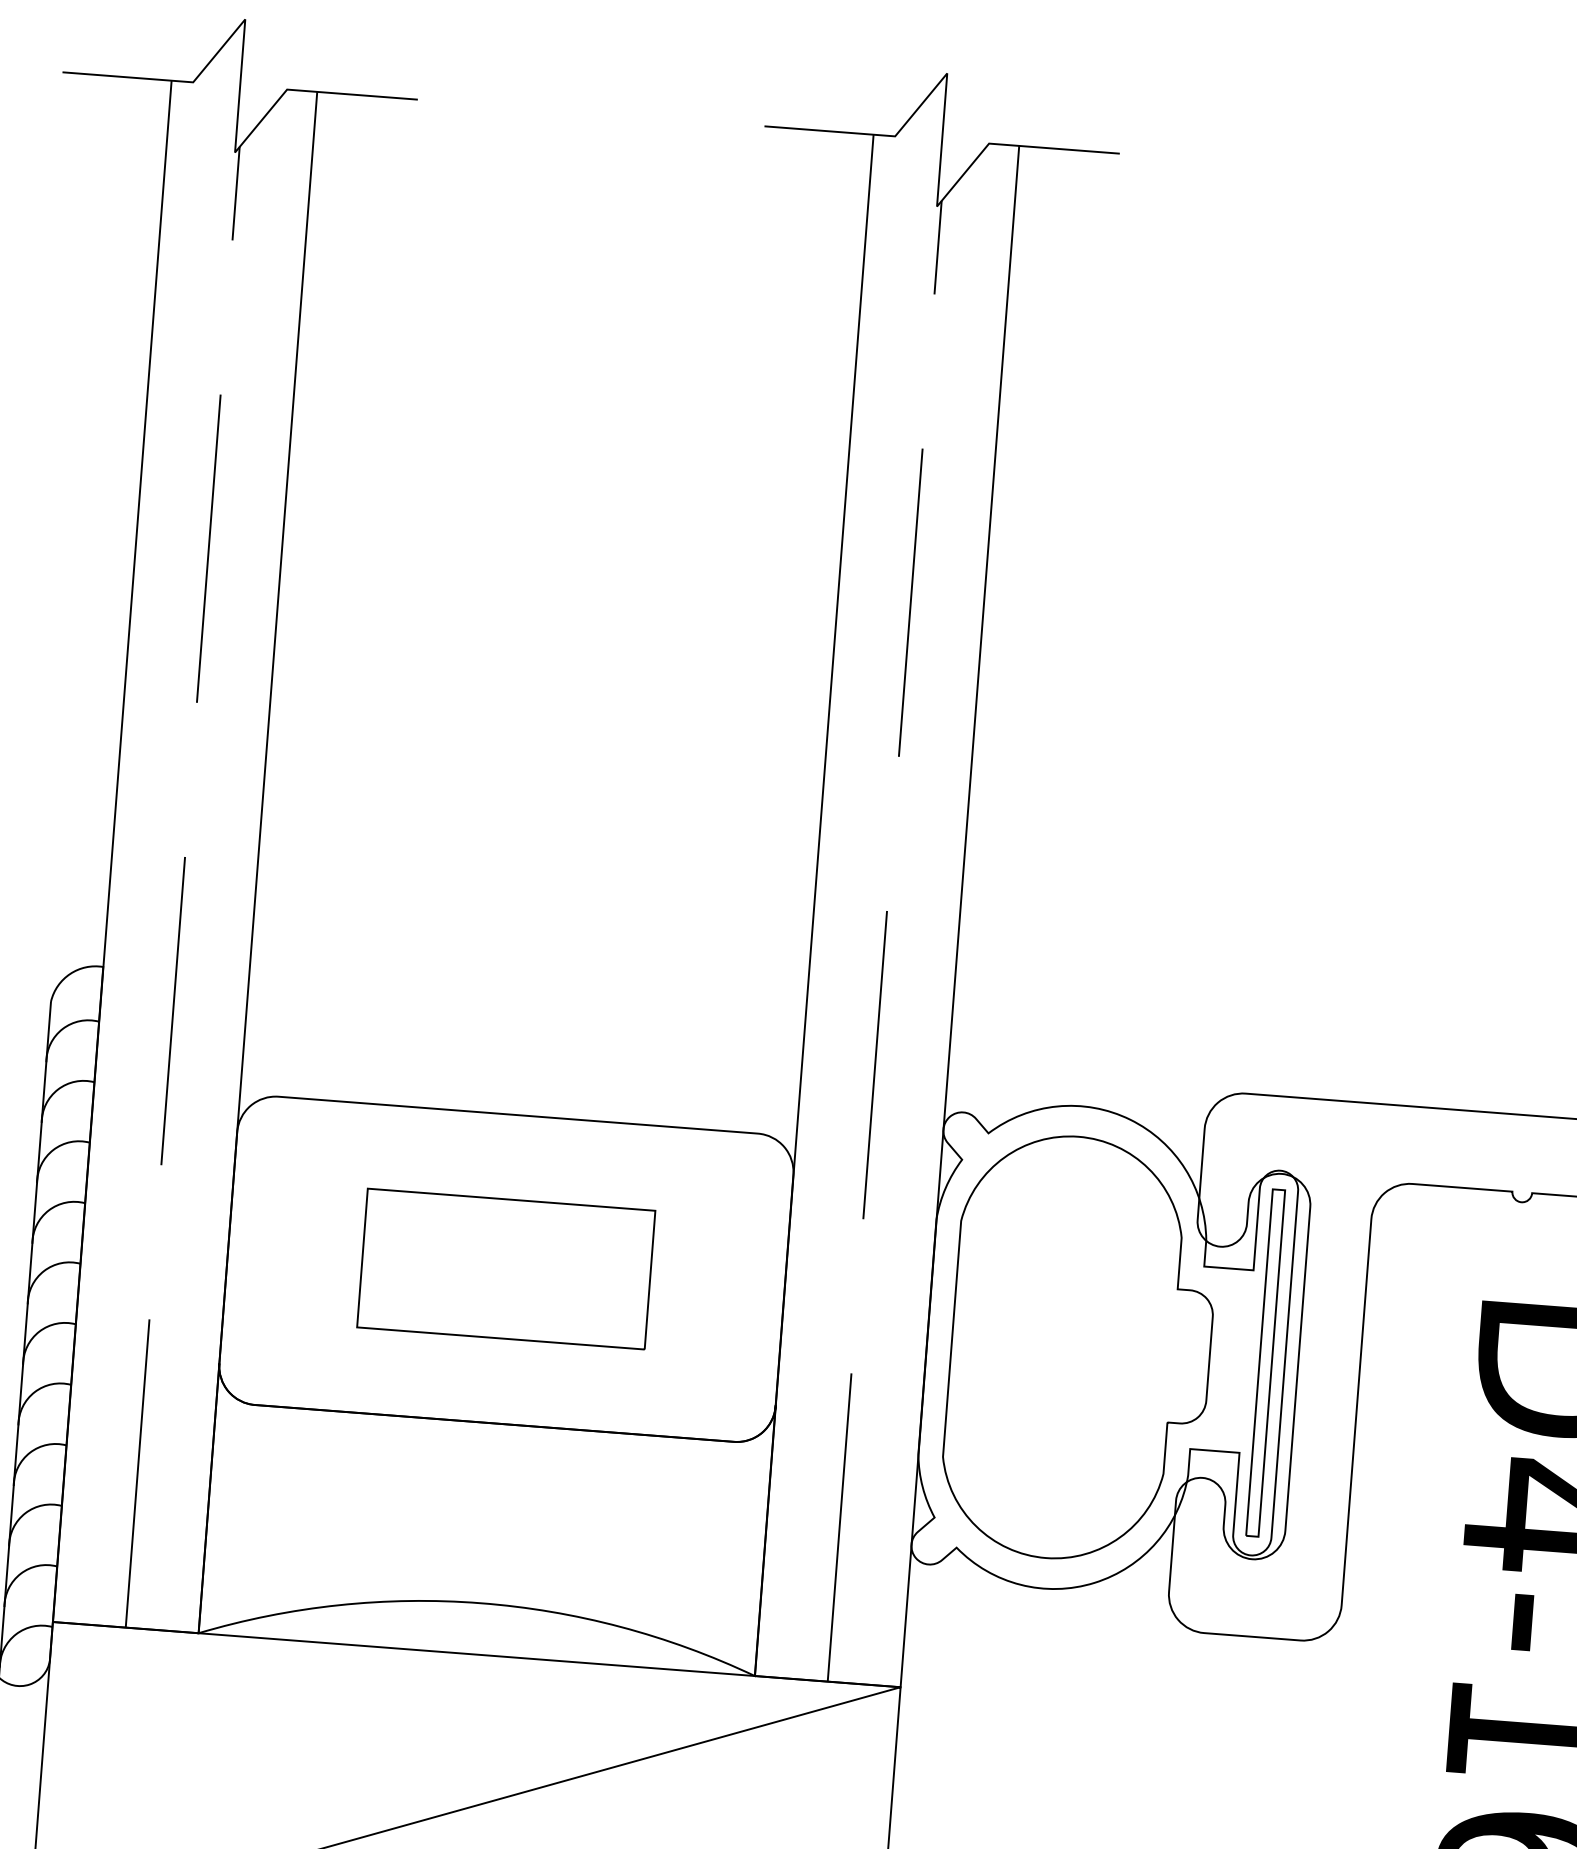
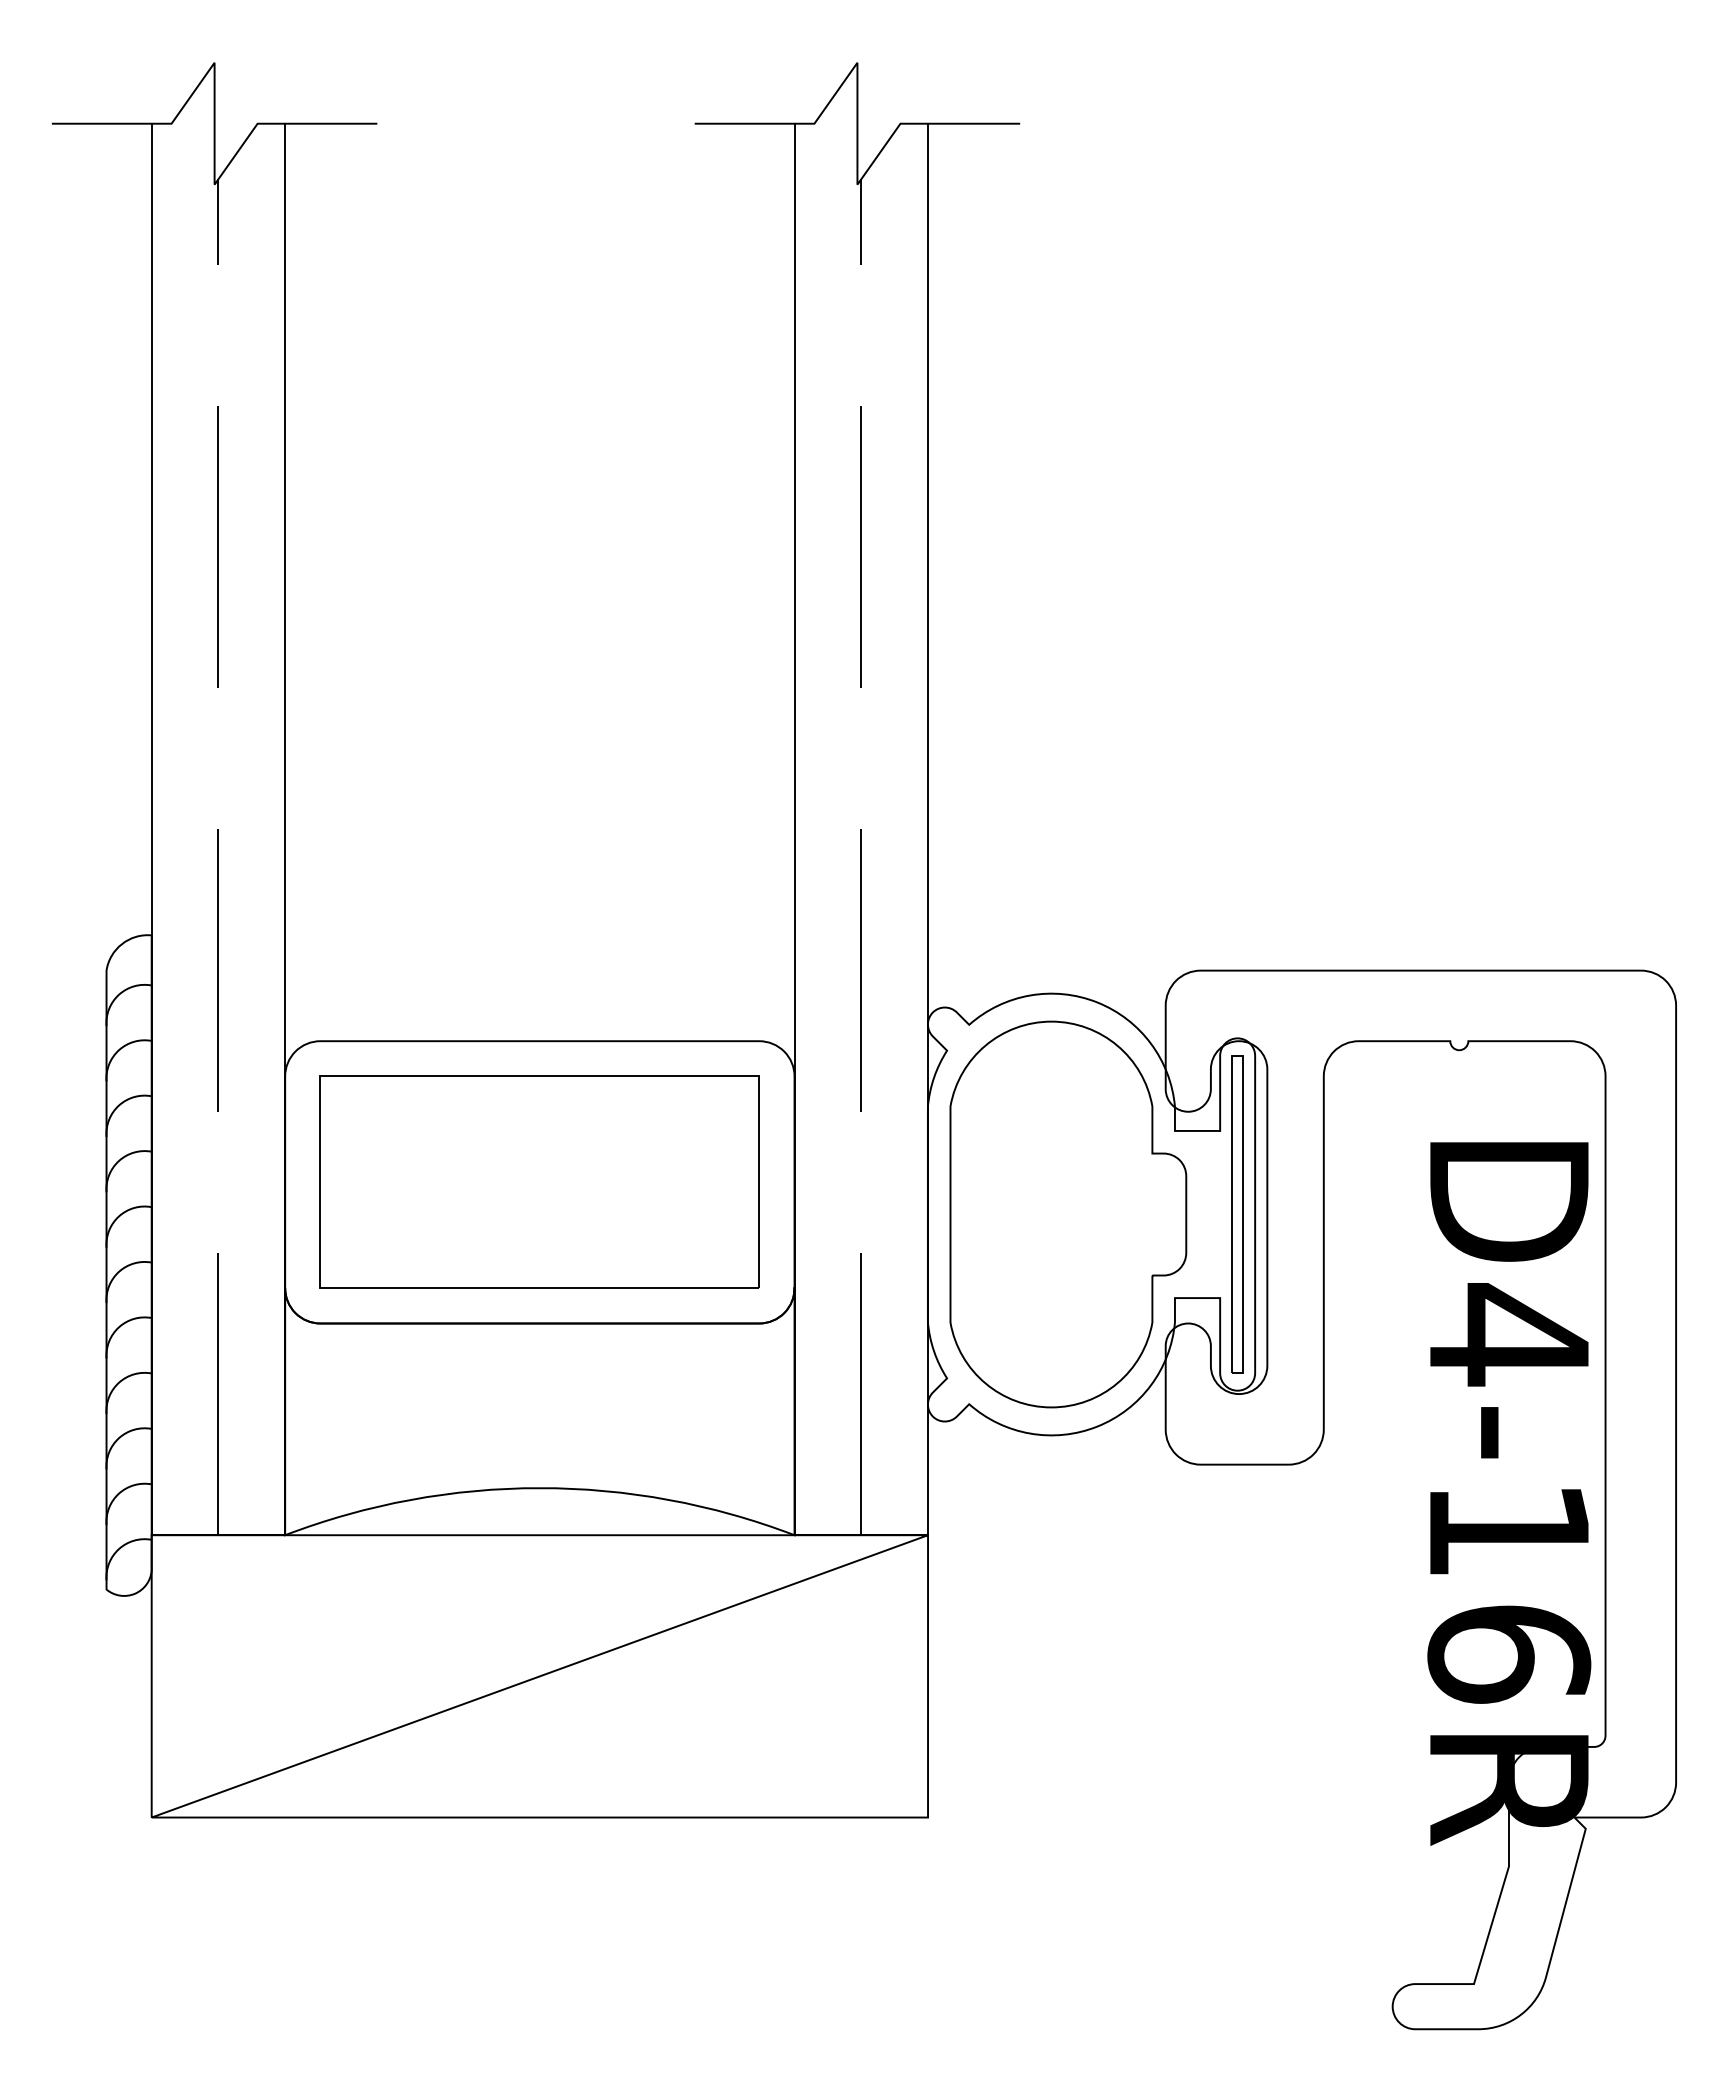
part: (506, 1268) -> (539, 1181), size x1.67

